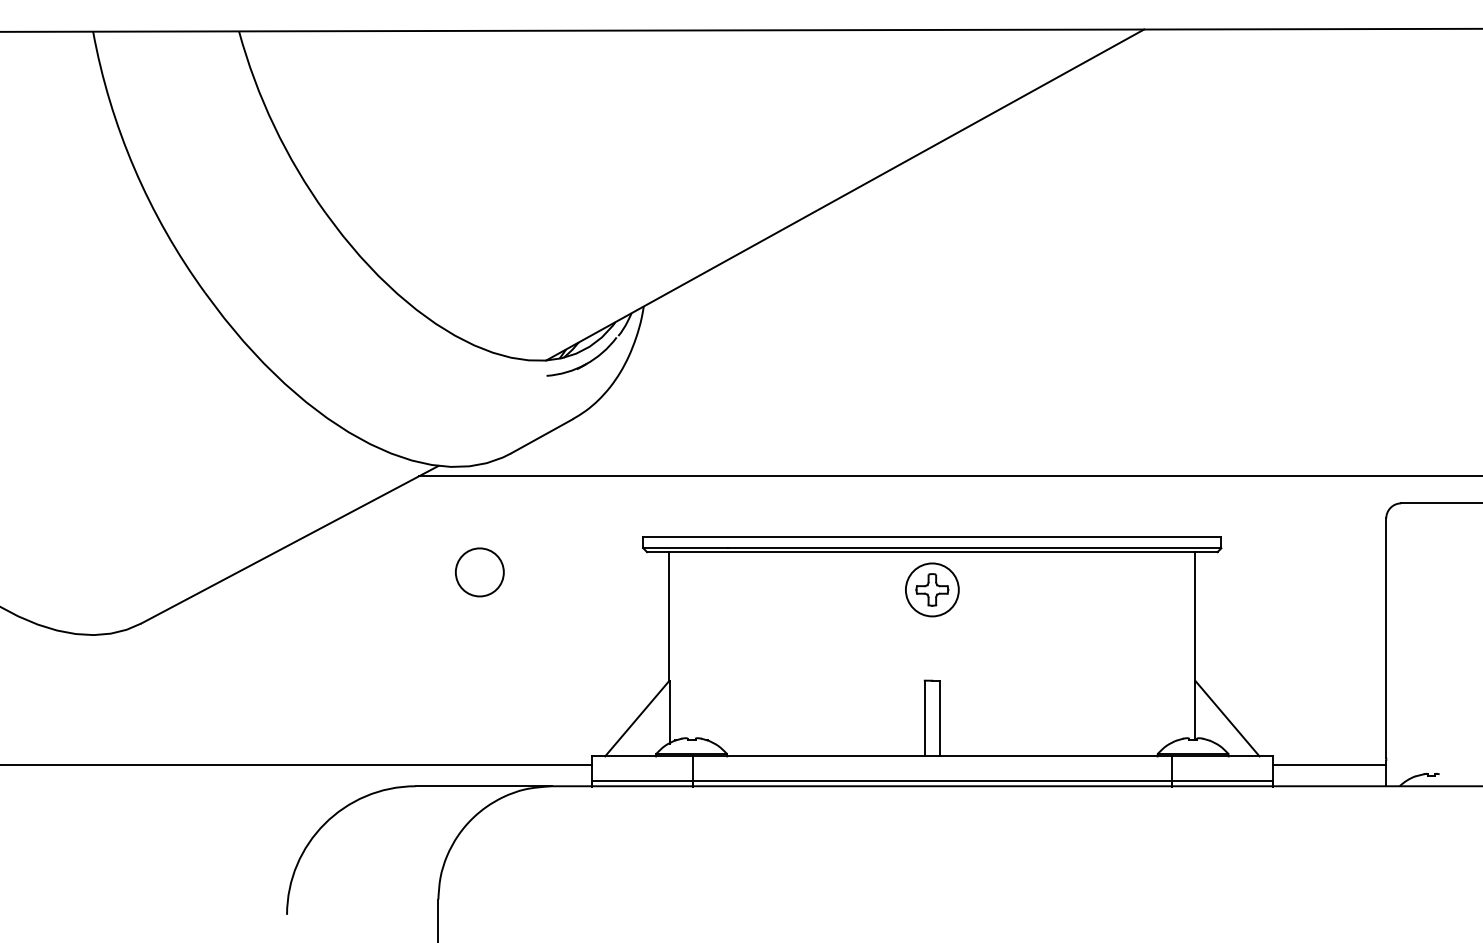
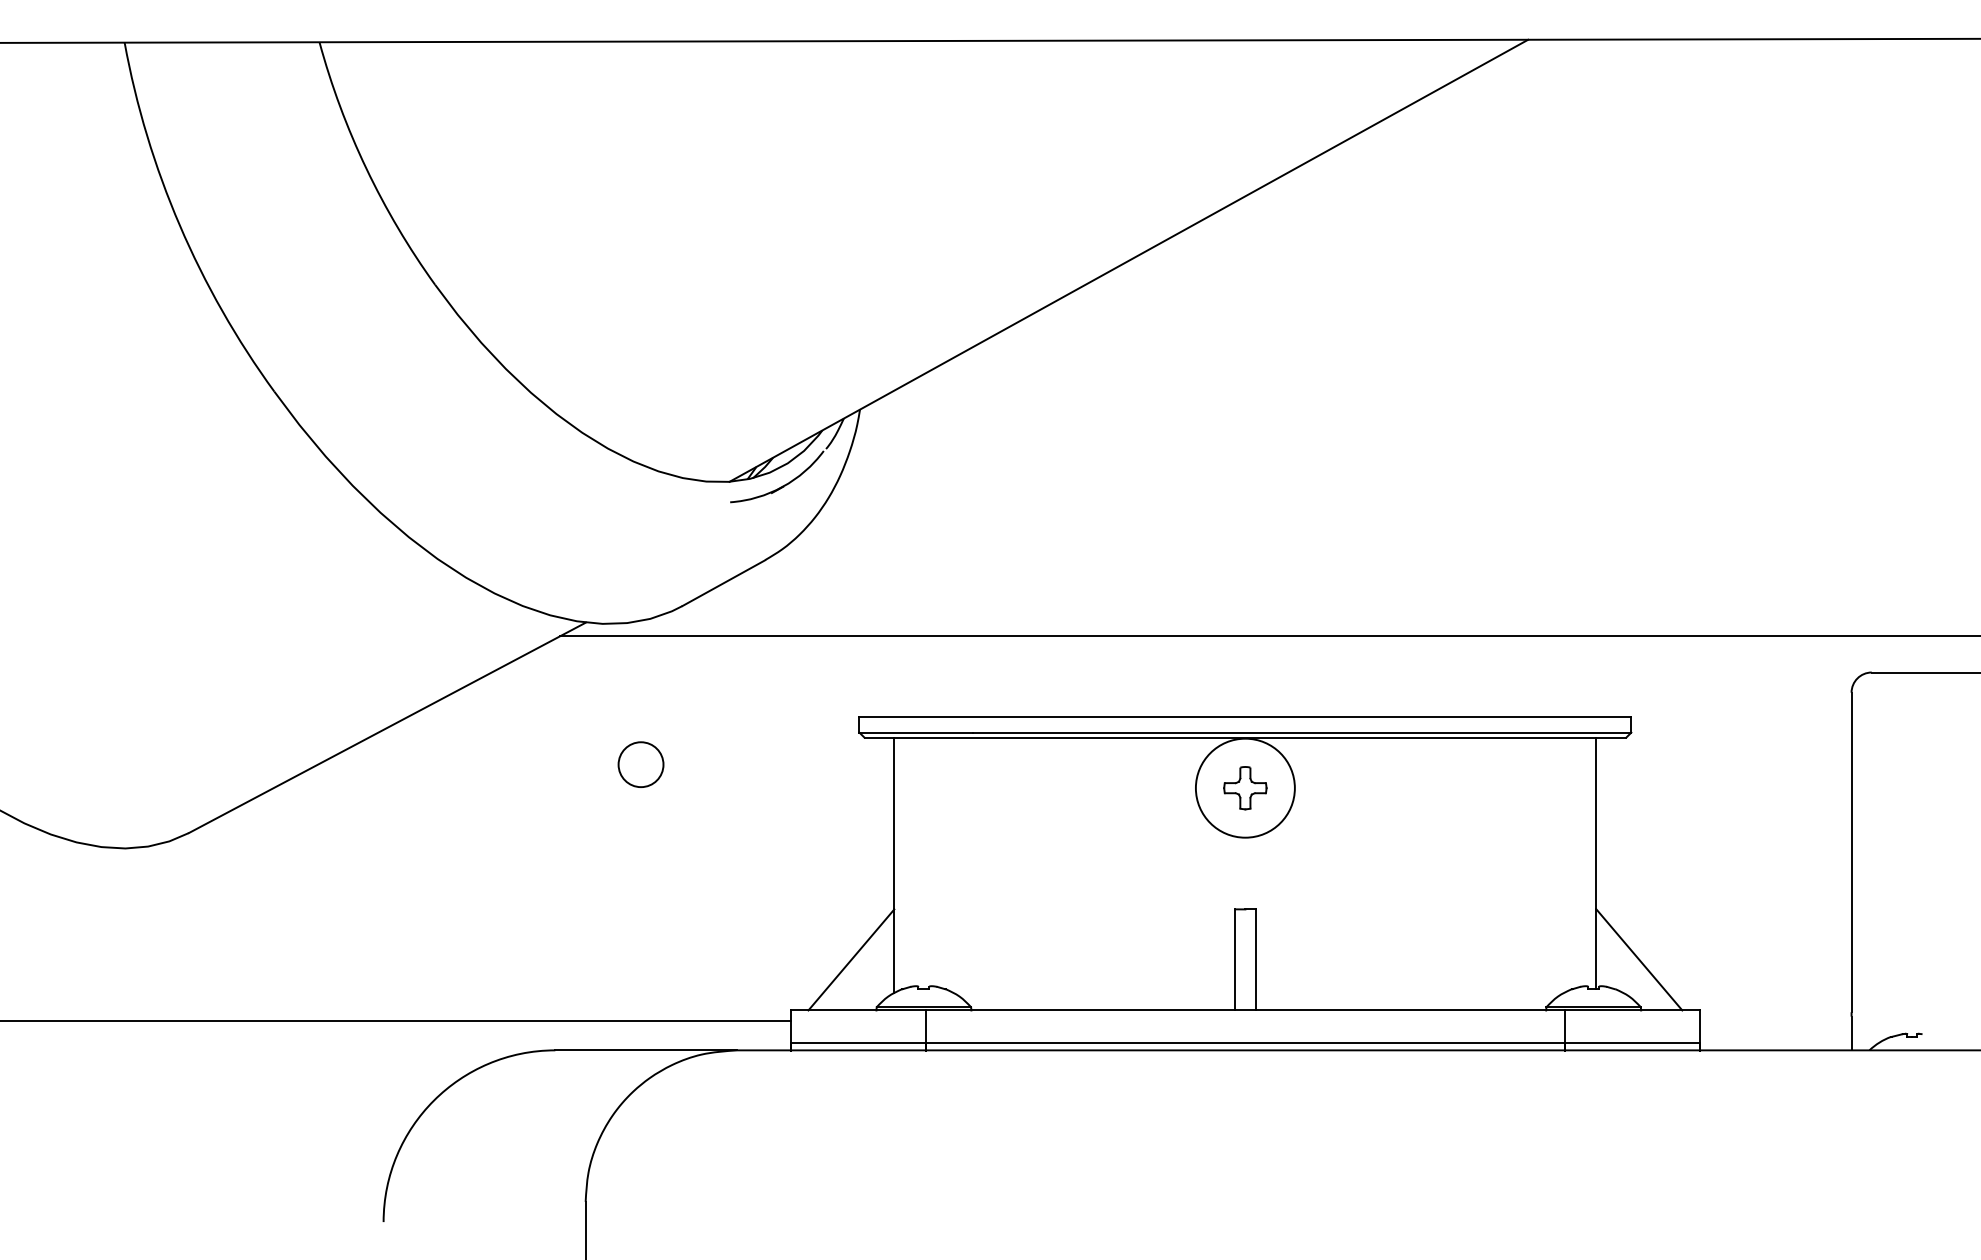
circle: (479, 572) -> (640, 764), size x0.7
circle: (932, 589) -> (1245, 787), size x1.4
line: (1329, 764) -> (1775, 1021), removed

